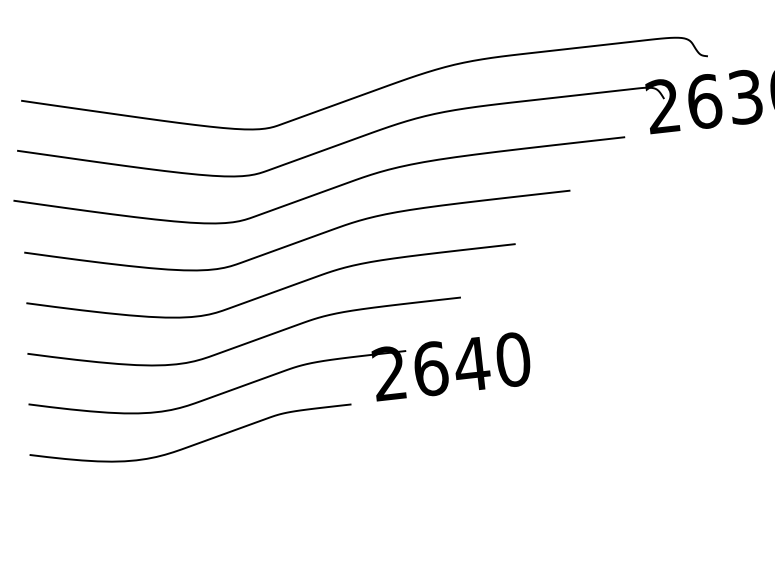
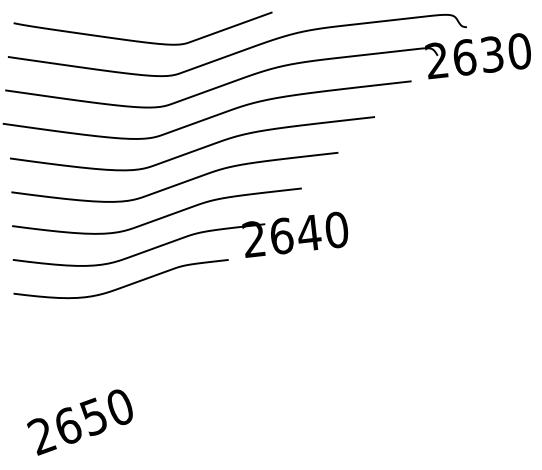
curve: (218, 76) -> (139, 40), added

